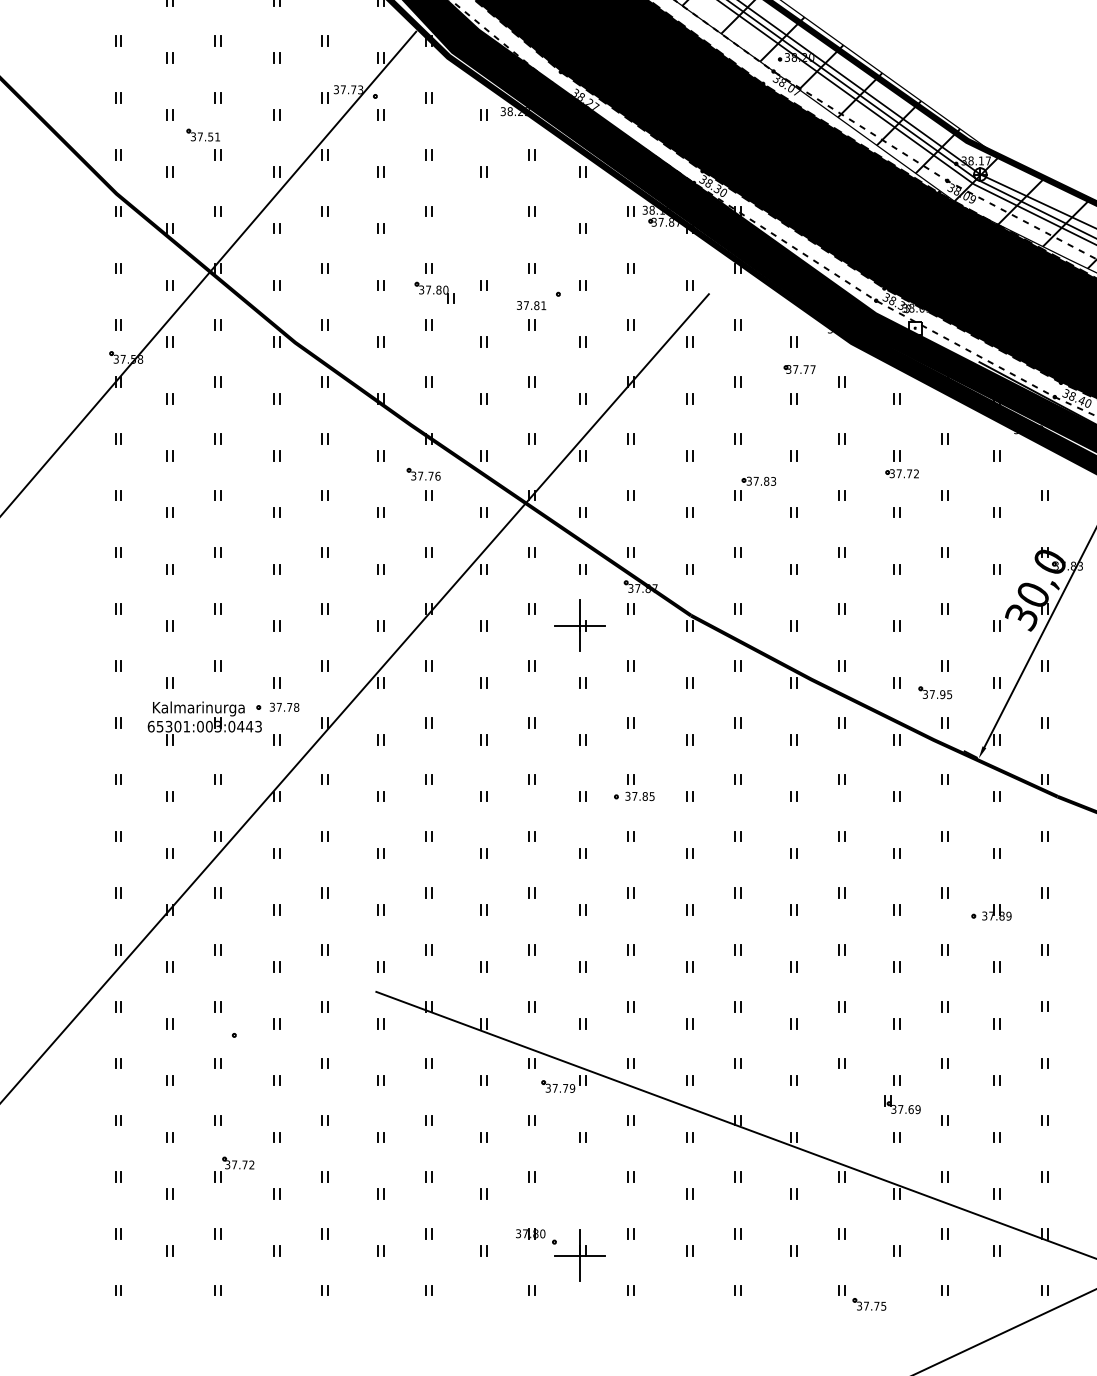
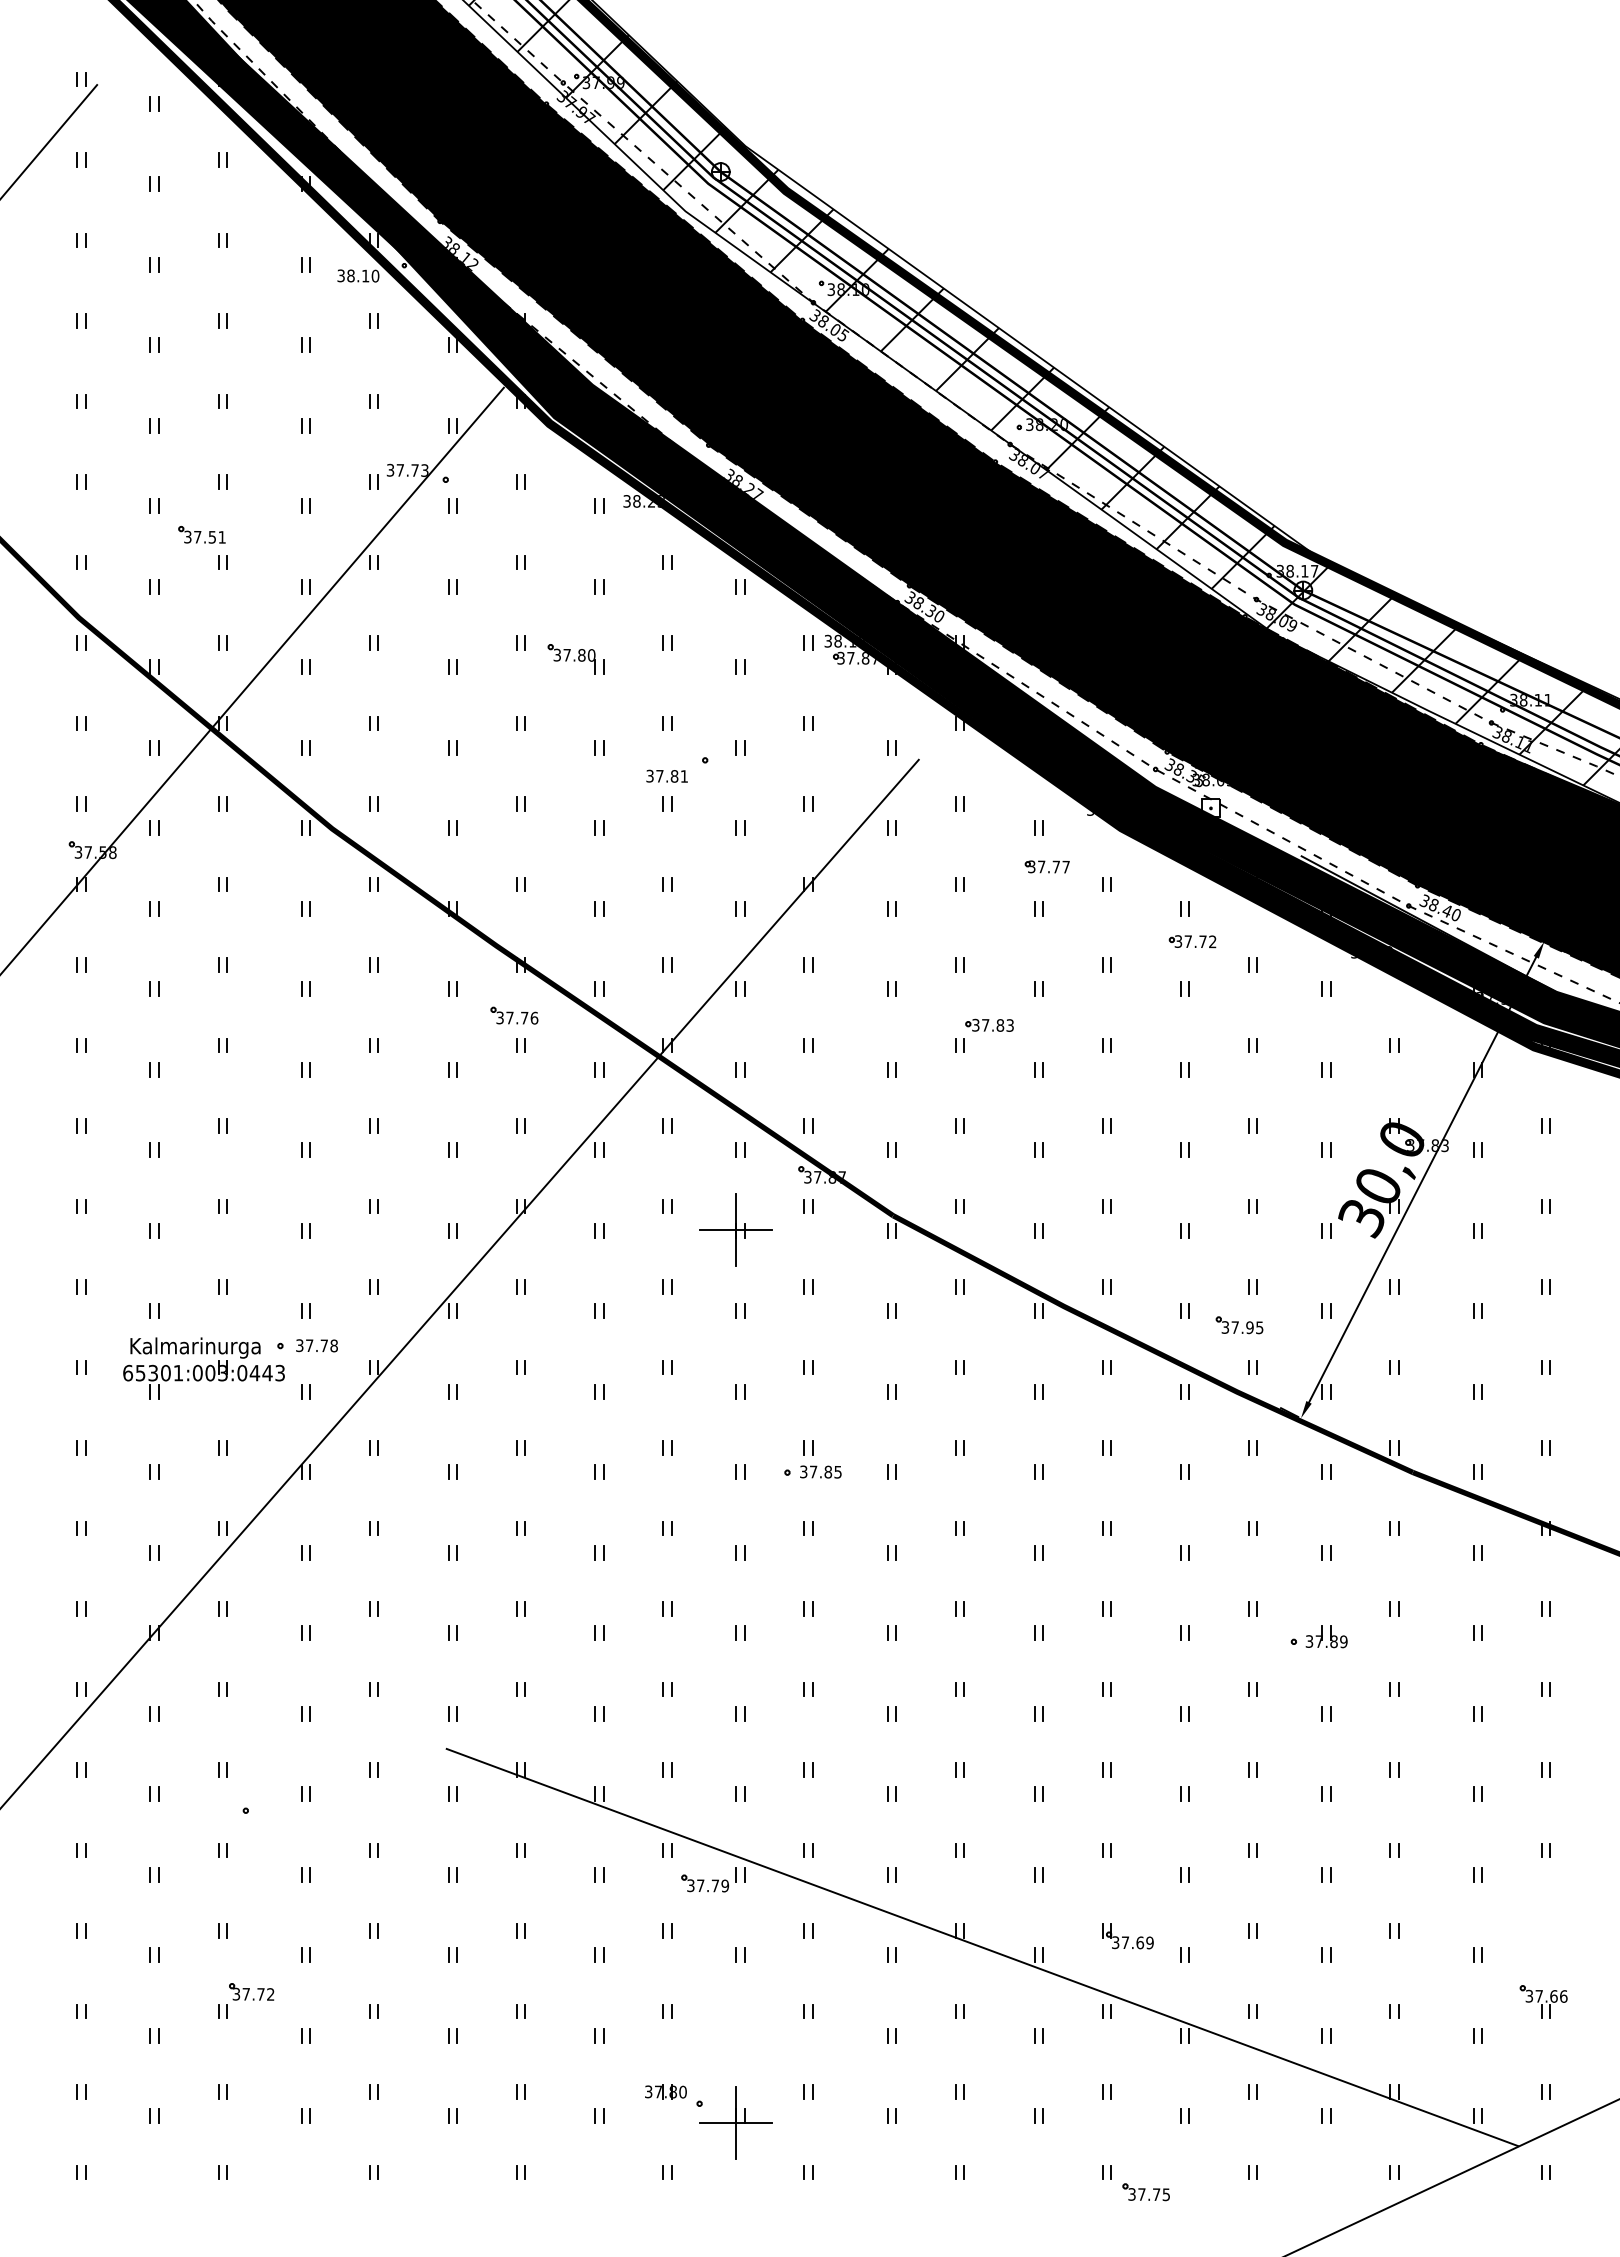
part: (434, 293) -> (575, 659), moved
part: (902, 473) -> (1192, 941), moved
part: (902, 1105) -> (1127, 1936), moved

